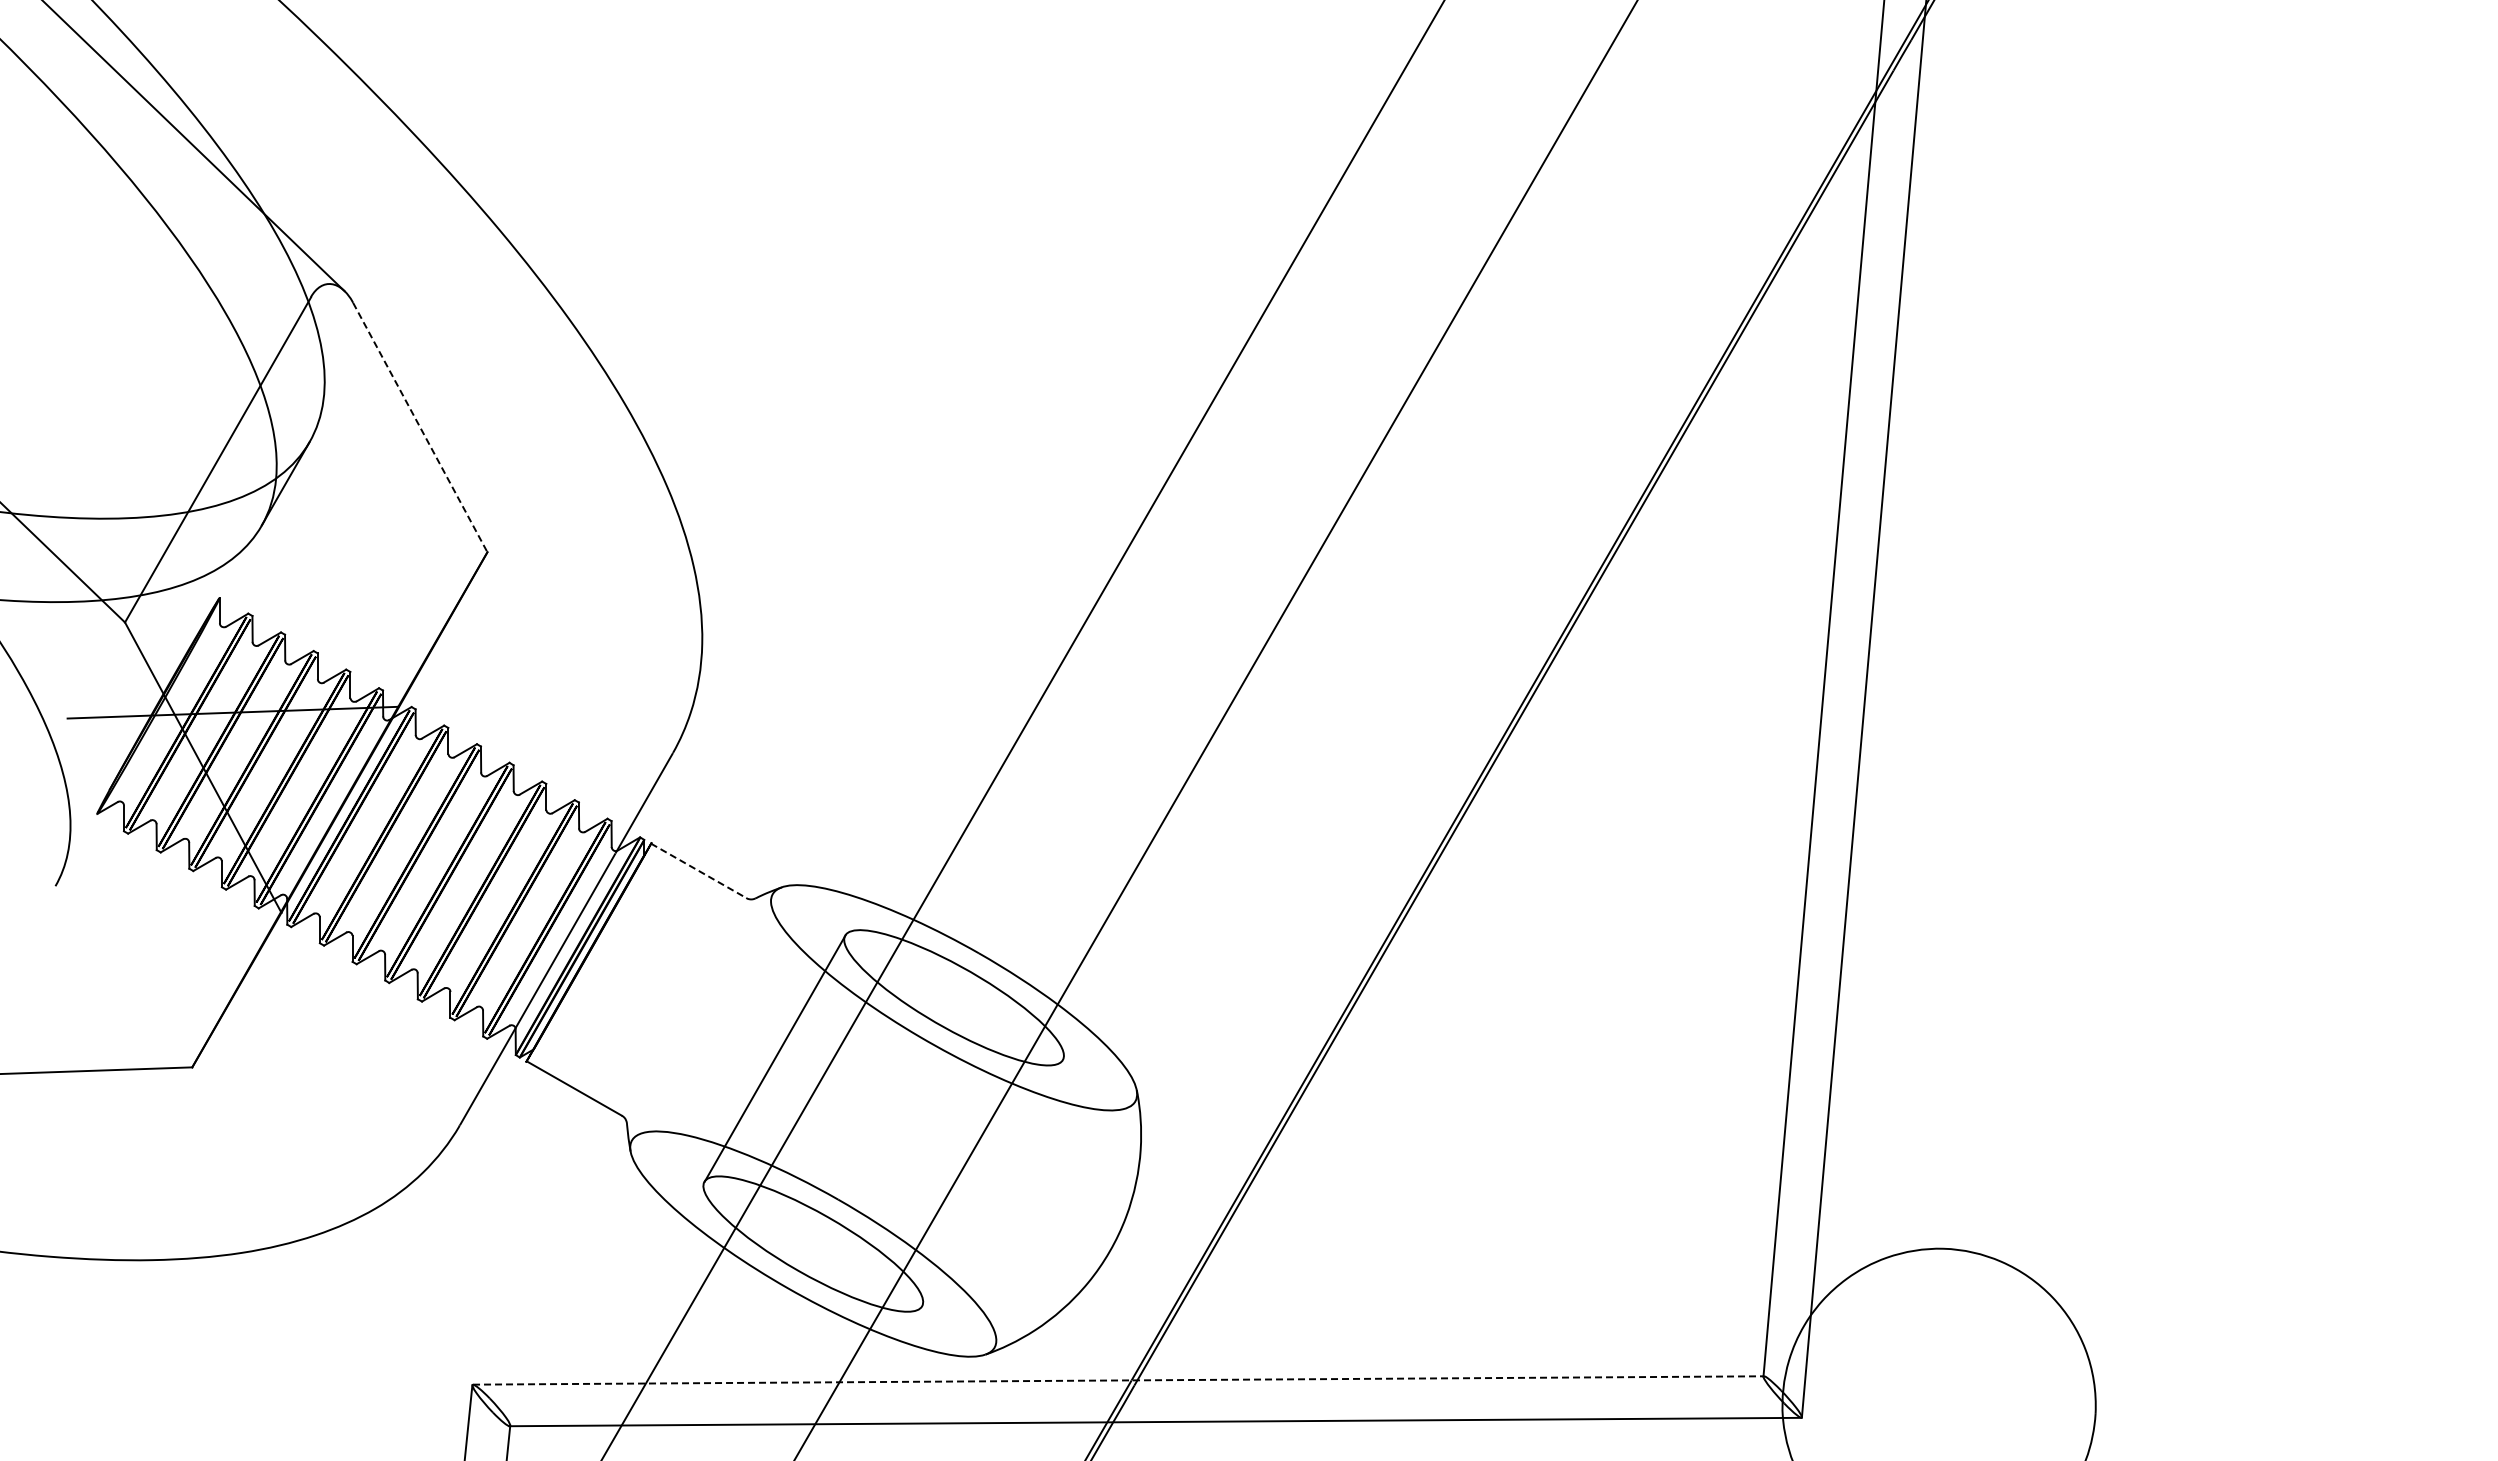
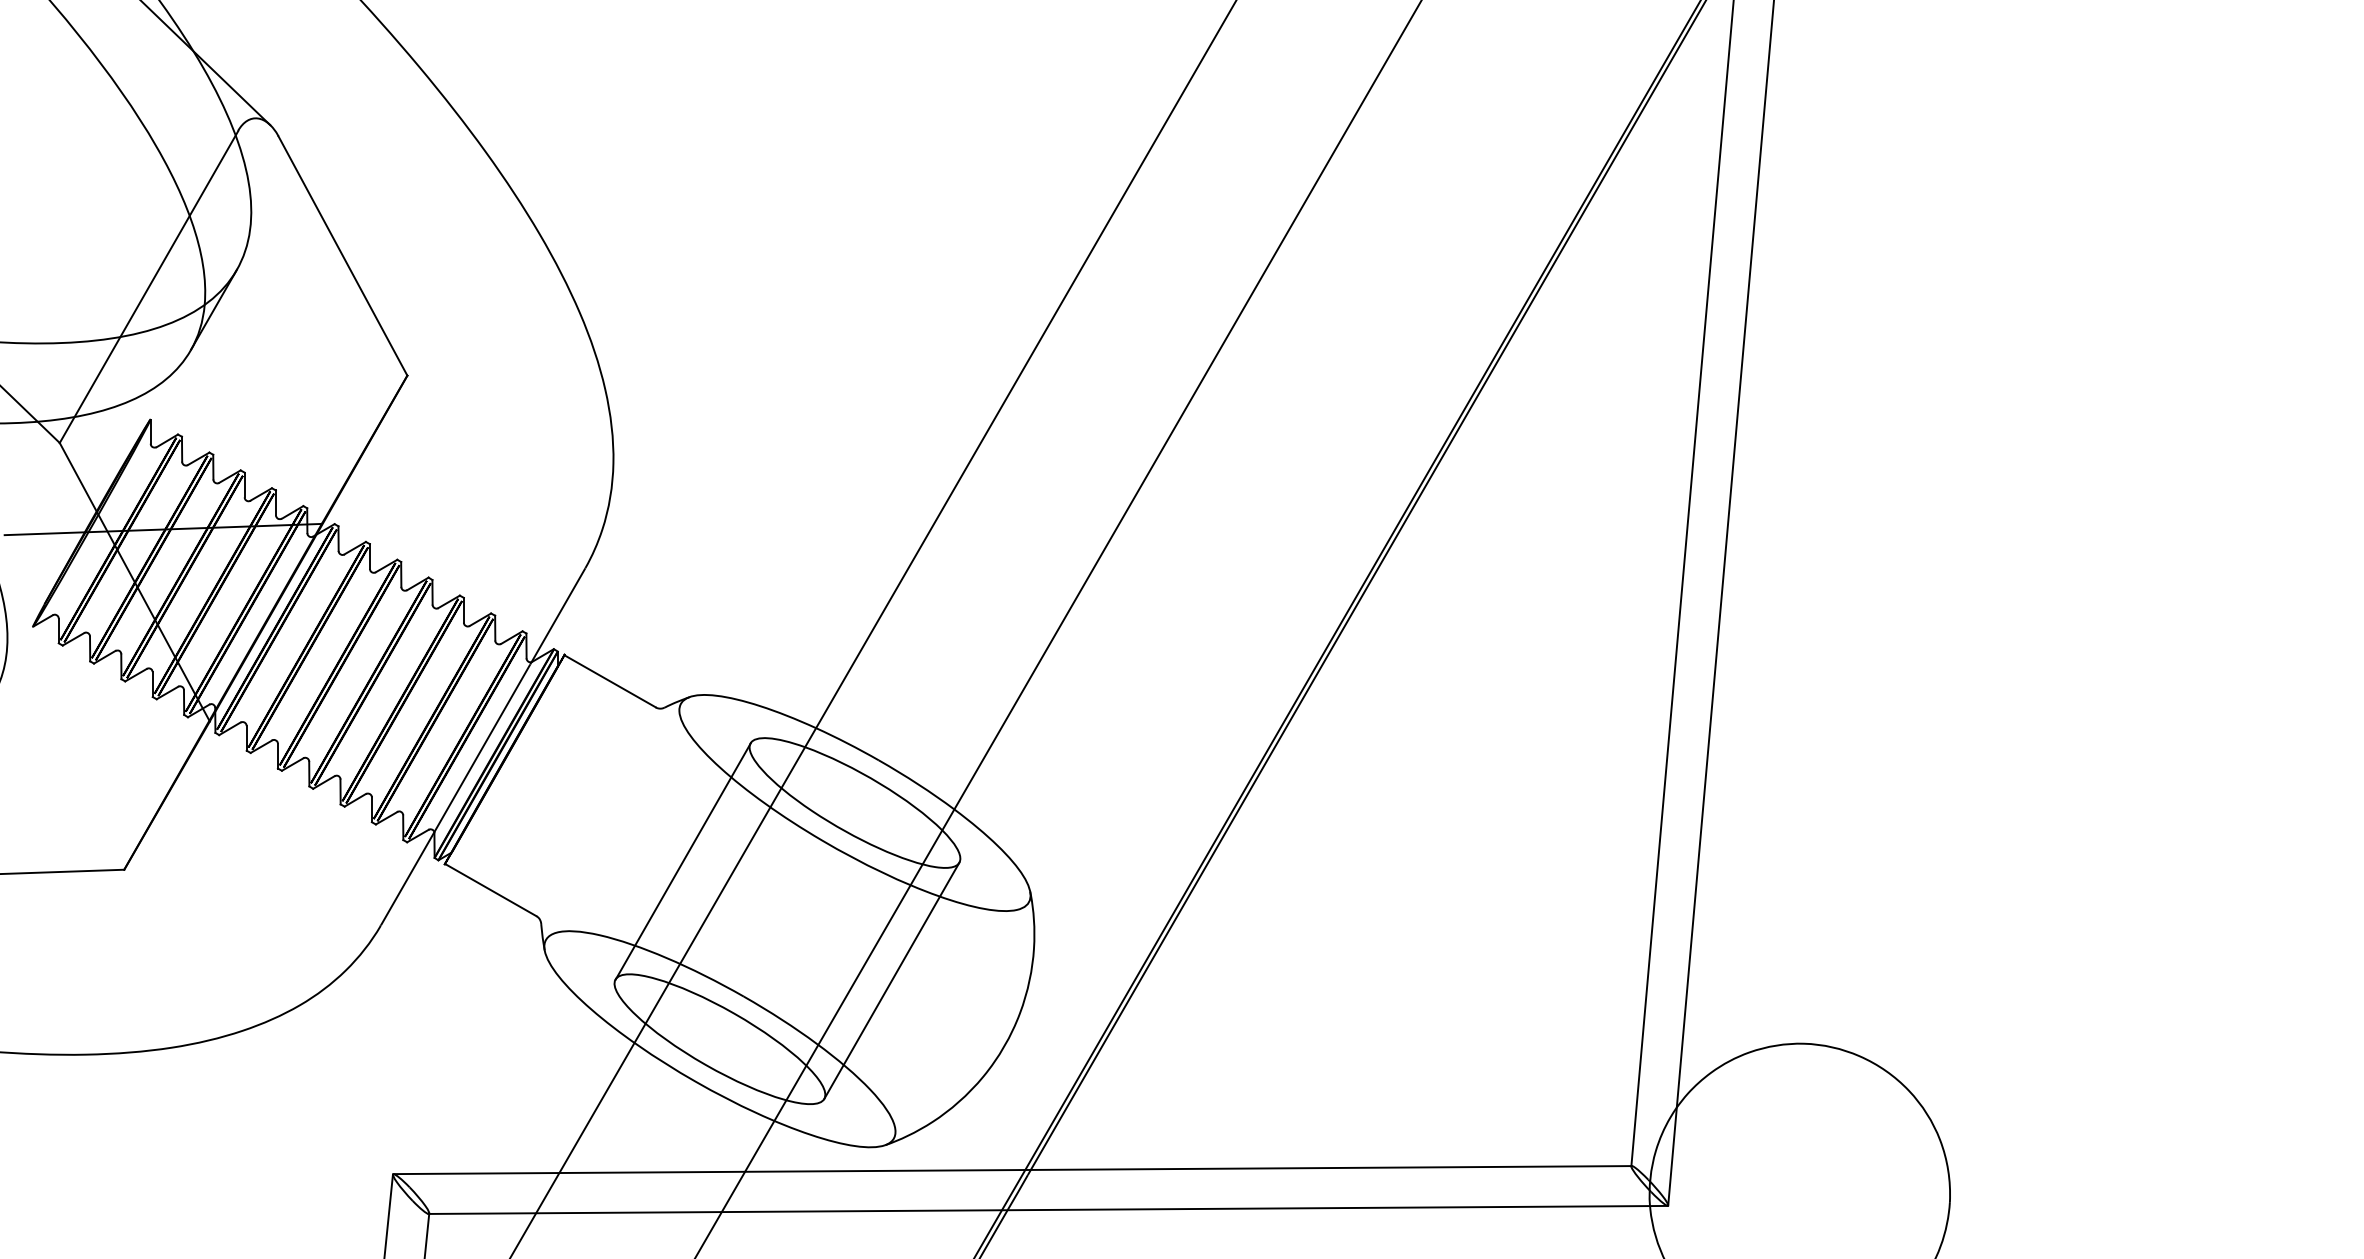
line: (420, 427) -> (343, 255), dashed -> solid
line: (698, 870) -> (609, 680), dashed -> solid
line: (992, 1183) -> (891, 981), added
line: (1118, 1380) -> (1012, 1170), dashed -> solid

